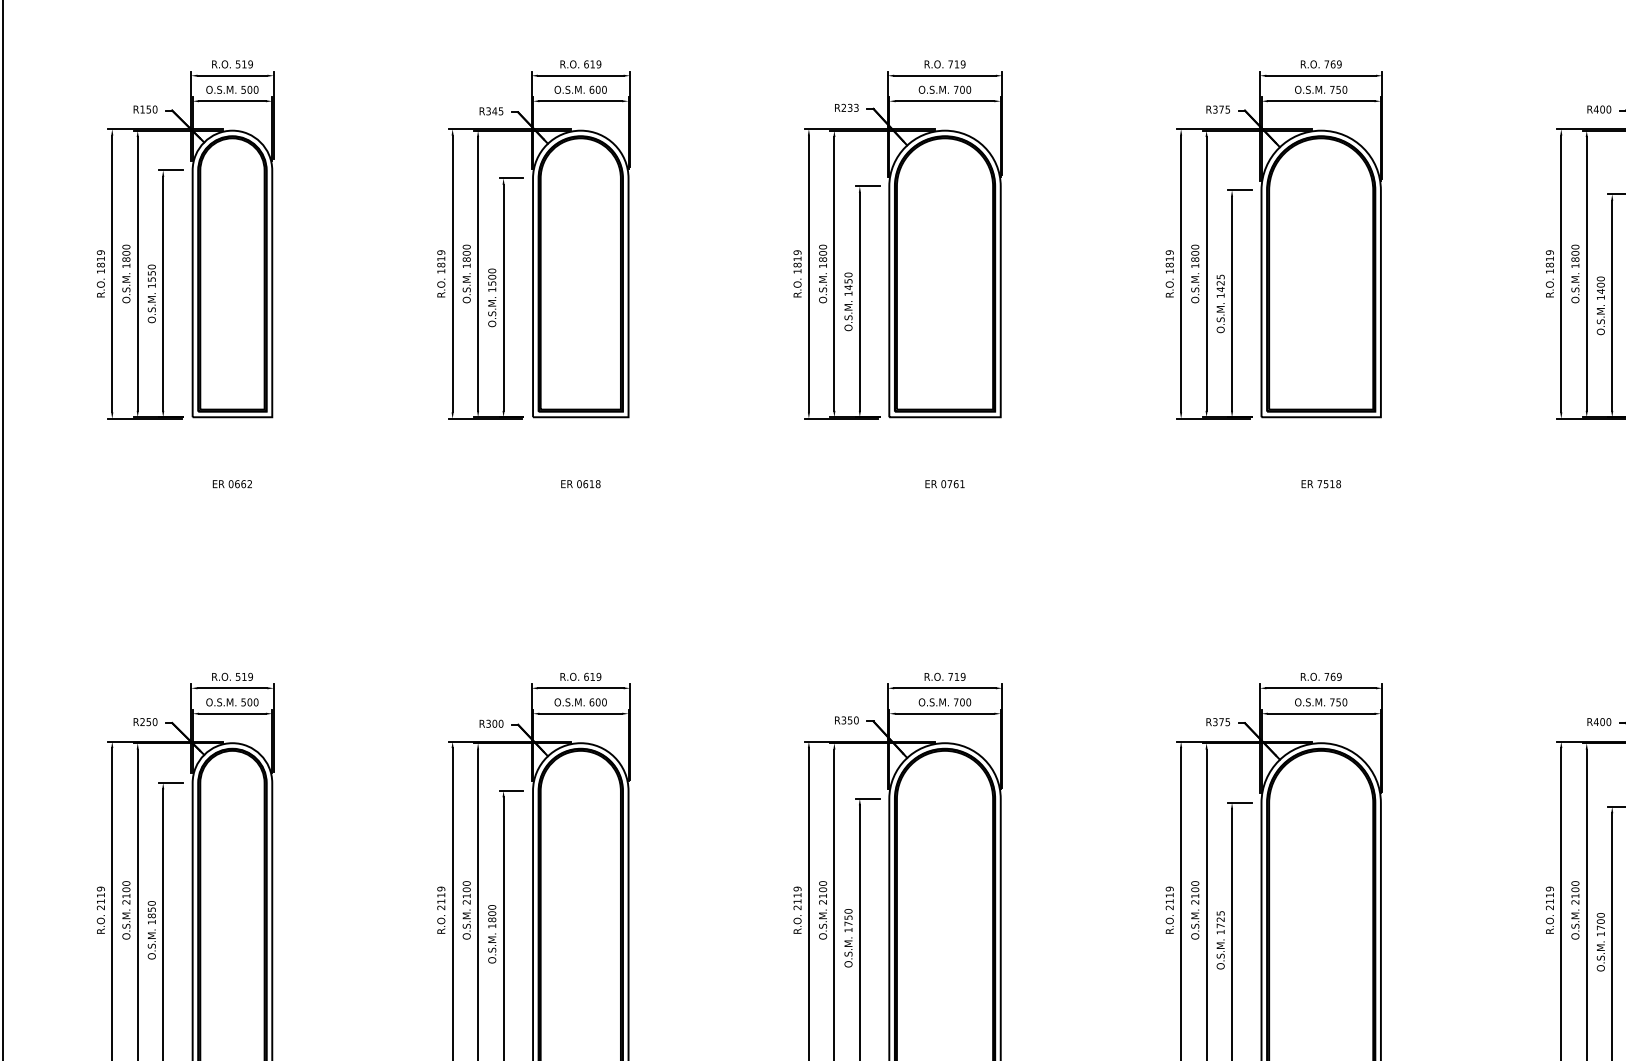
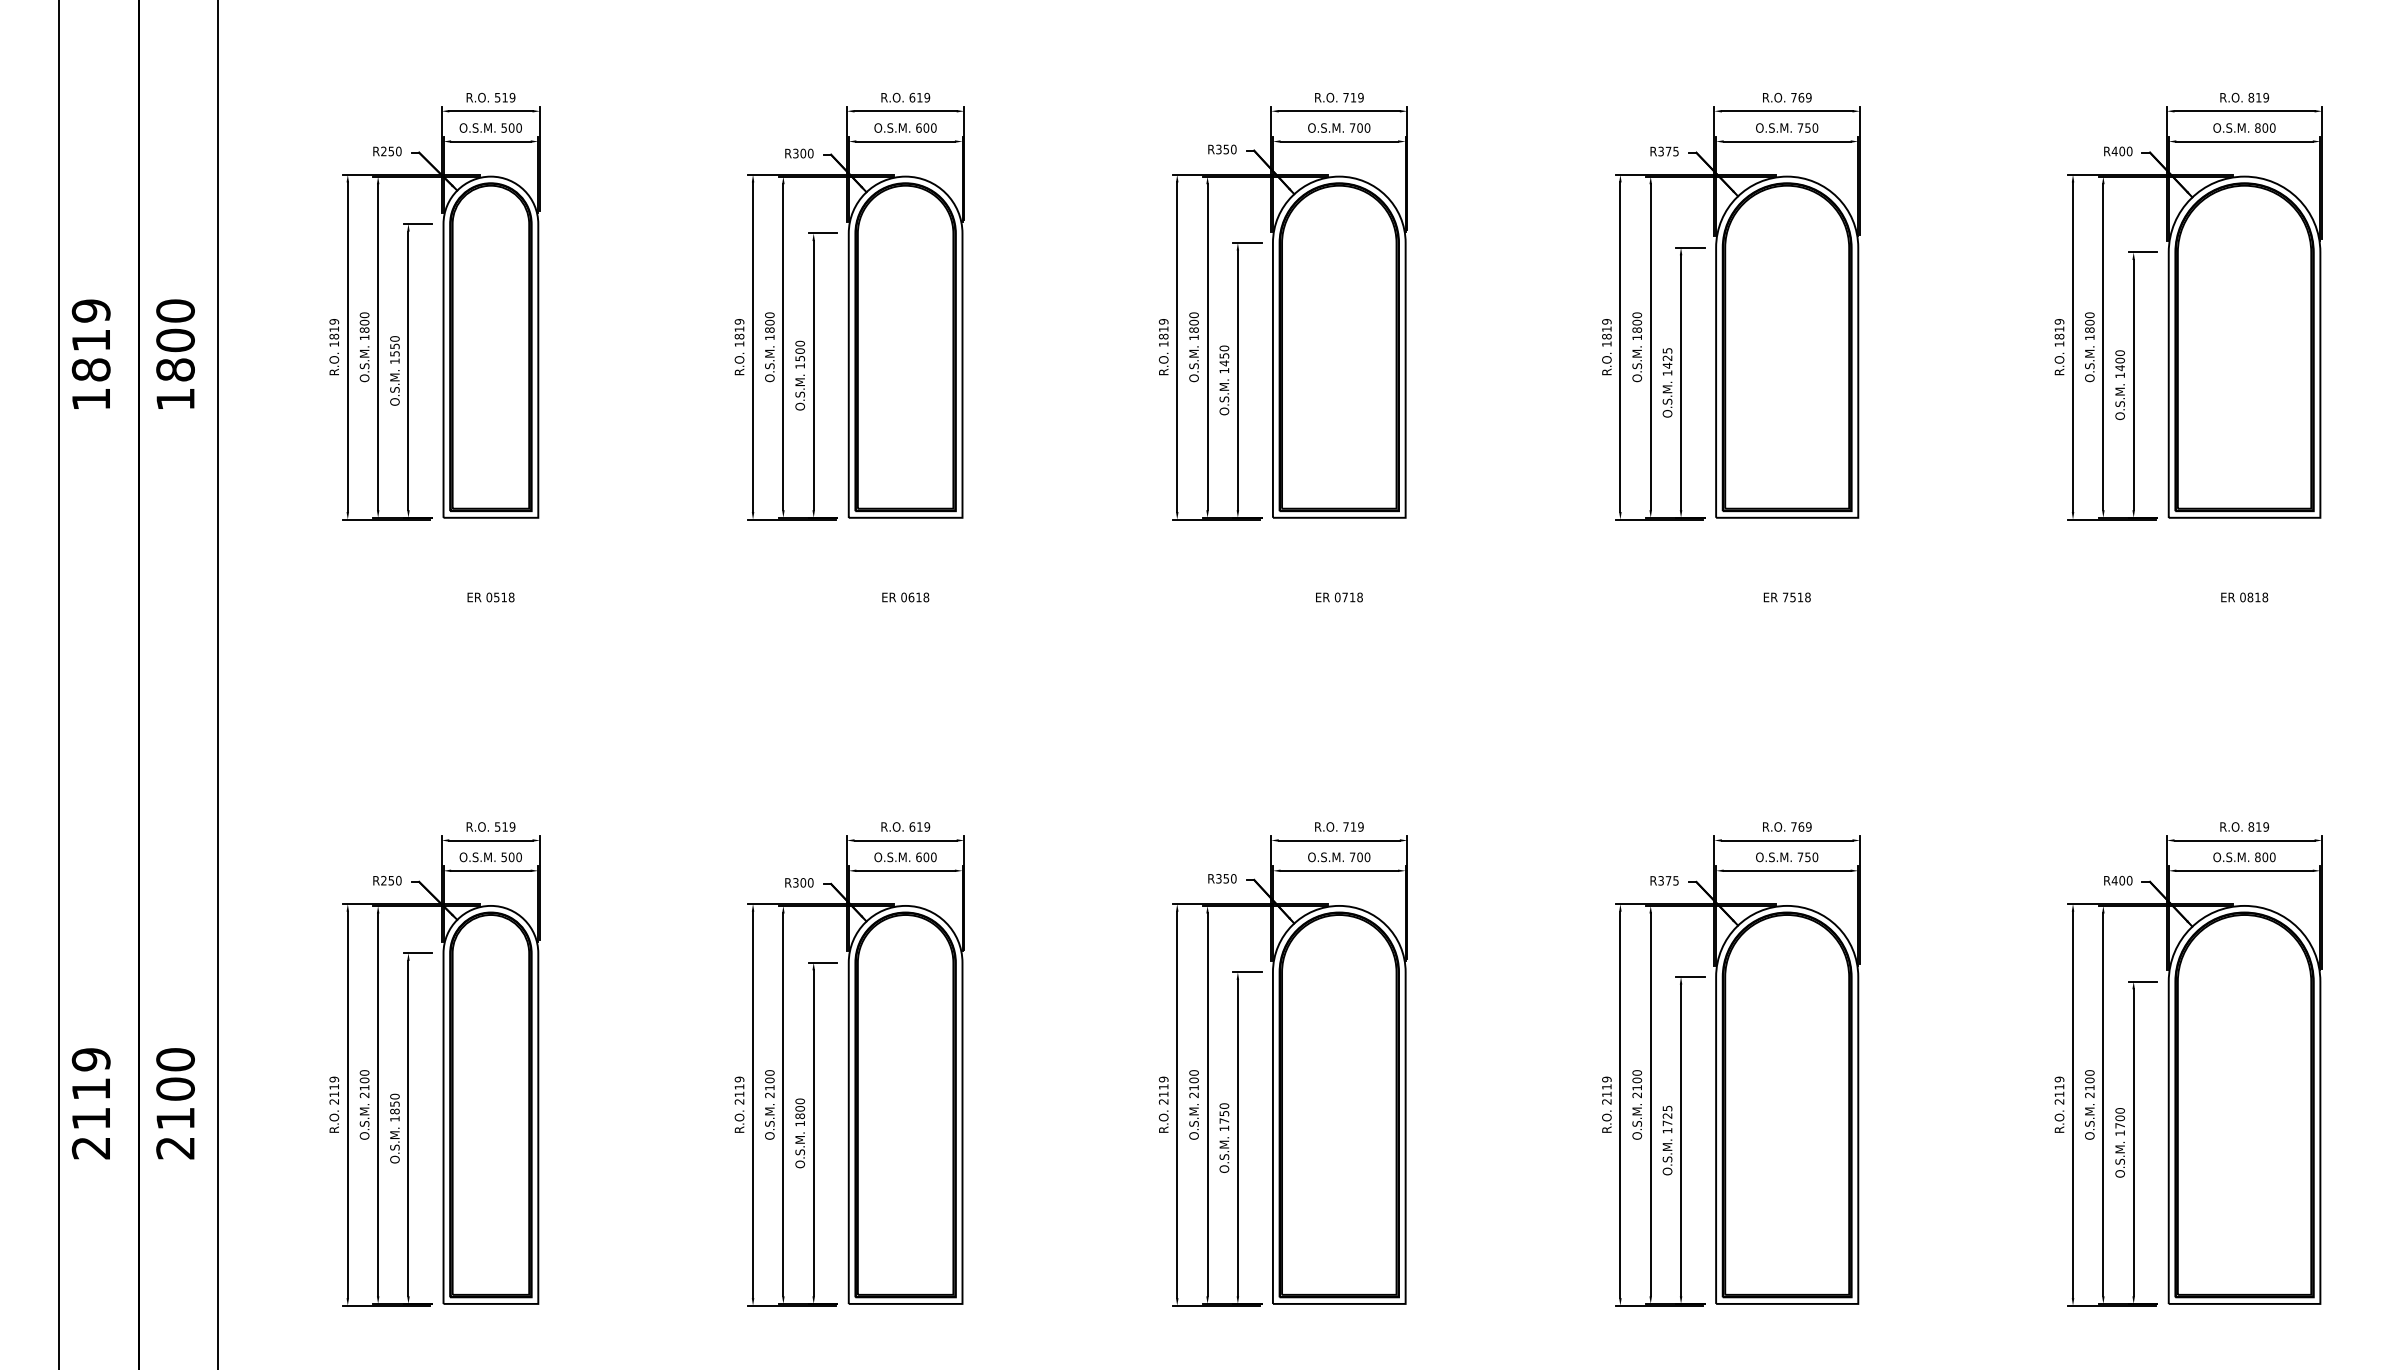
text: (850, 107) -> (1226, 149), R233 -> R350
text: (142, 109) -> (383, 151), R150 -> R250
text: (497, 111) -> (806, 153), R345 -> R300
text: (243, 484) -> (504, 597), 0662 -> 0518
text: (958, 484) -> (1355, 597), 0761 -> 0718

